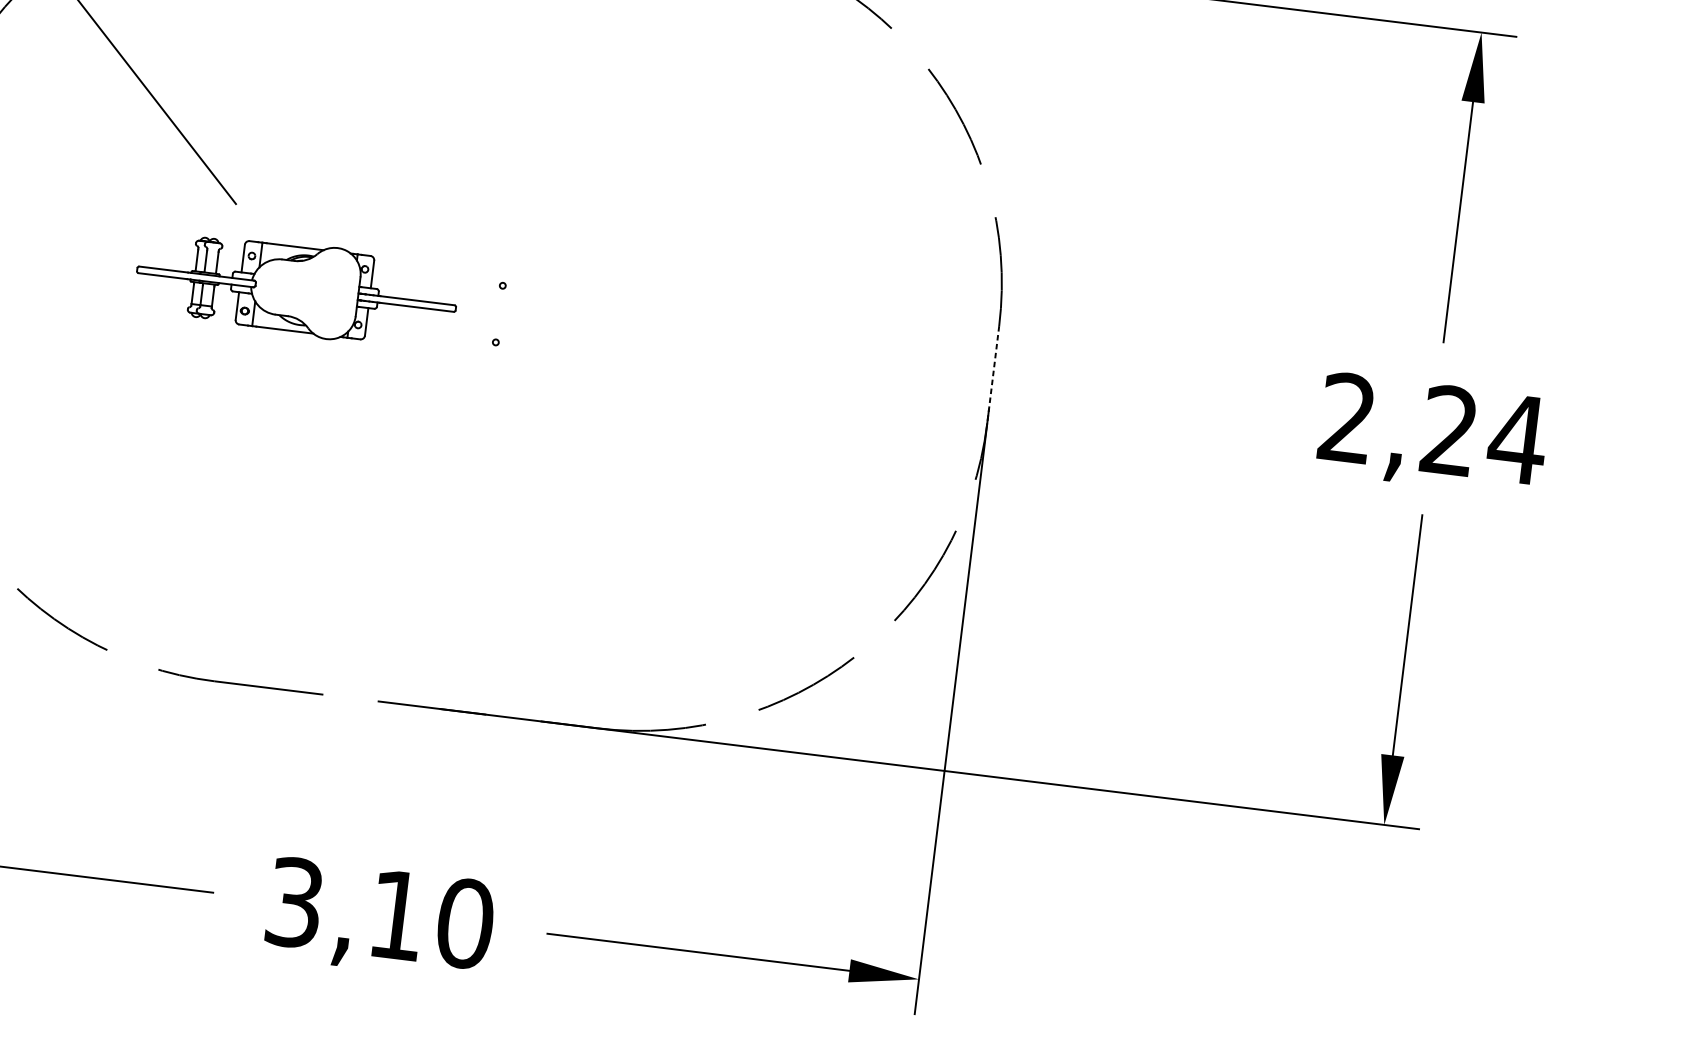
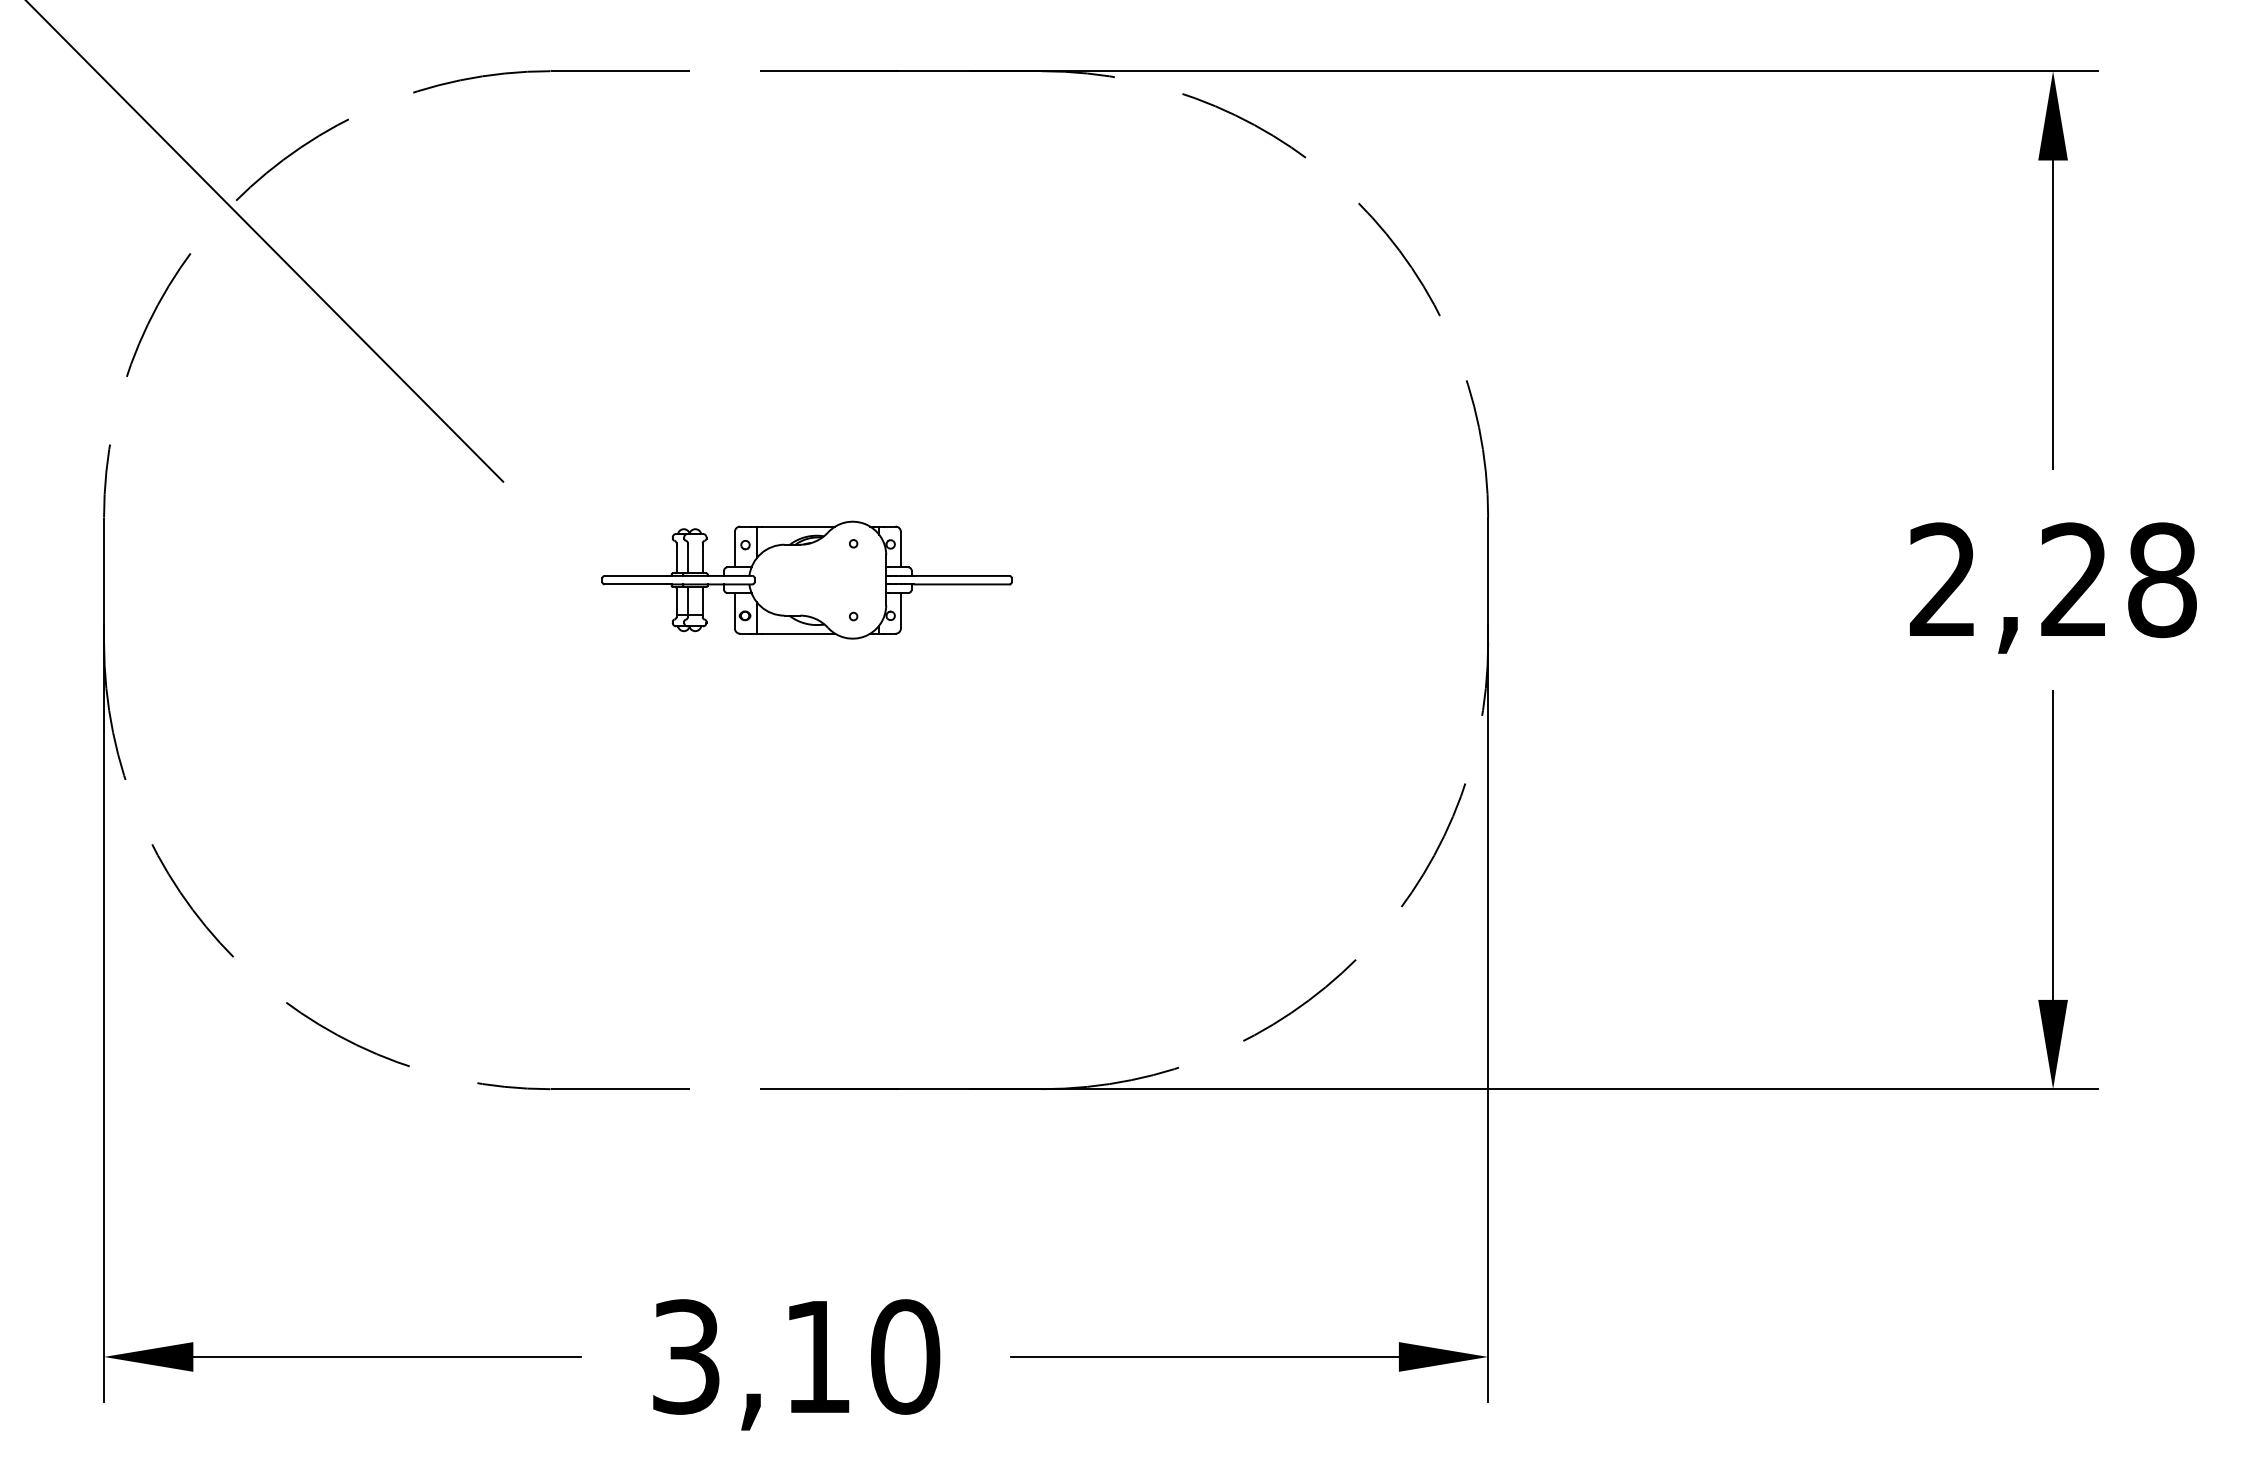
part: (296, 288) -> (806, 579), moved
line: (993, 375) -> (1488, 580), dashed -> solid
text: (1517, 439) -> (2161, 580), 2,24 -> 2,28

